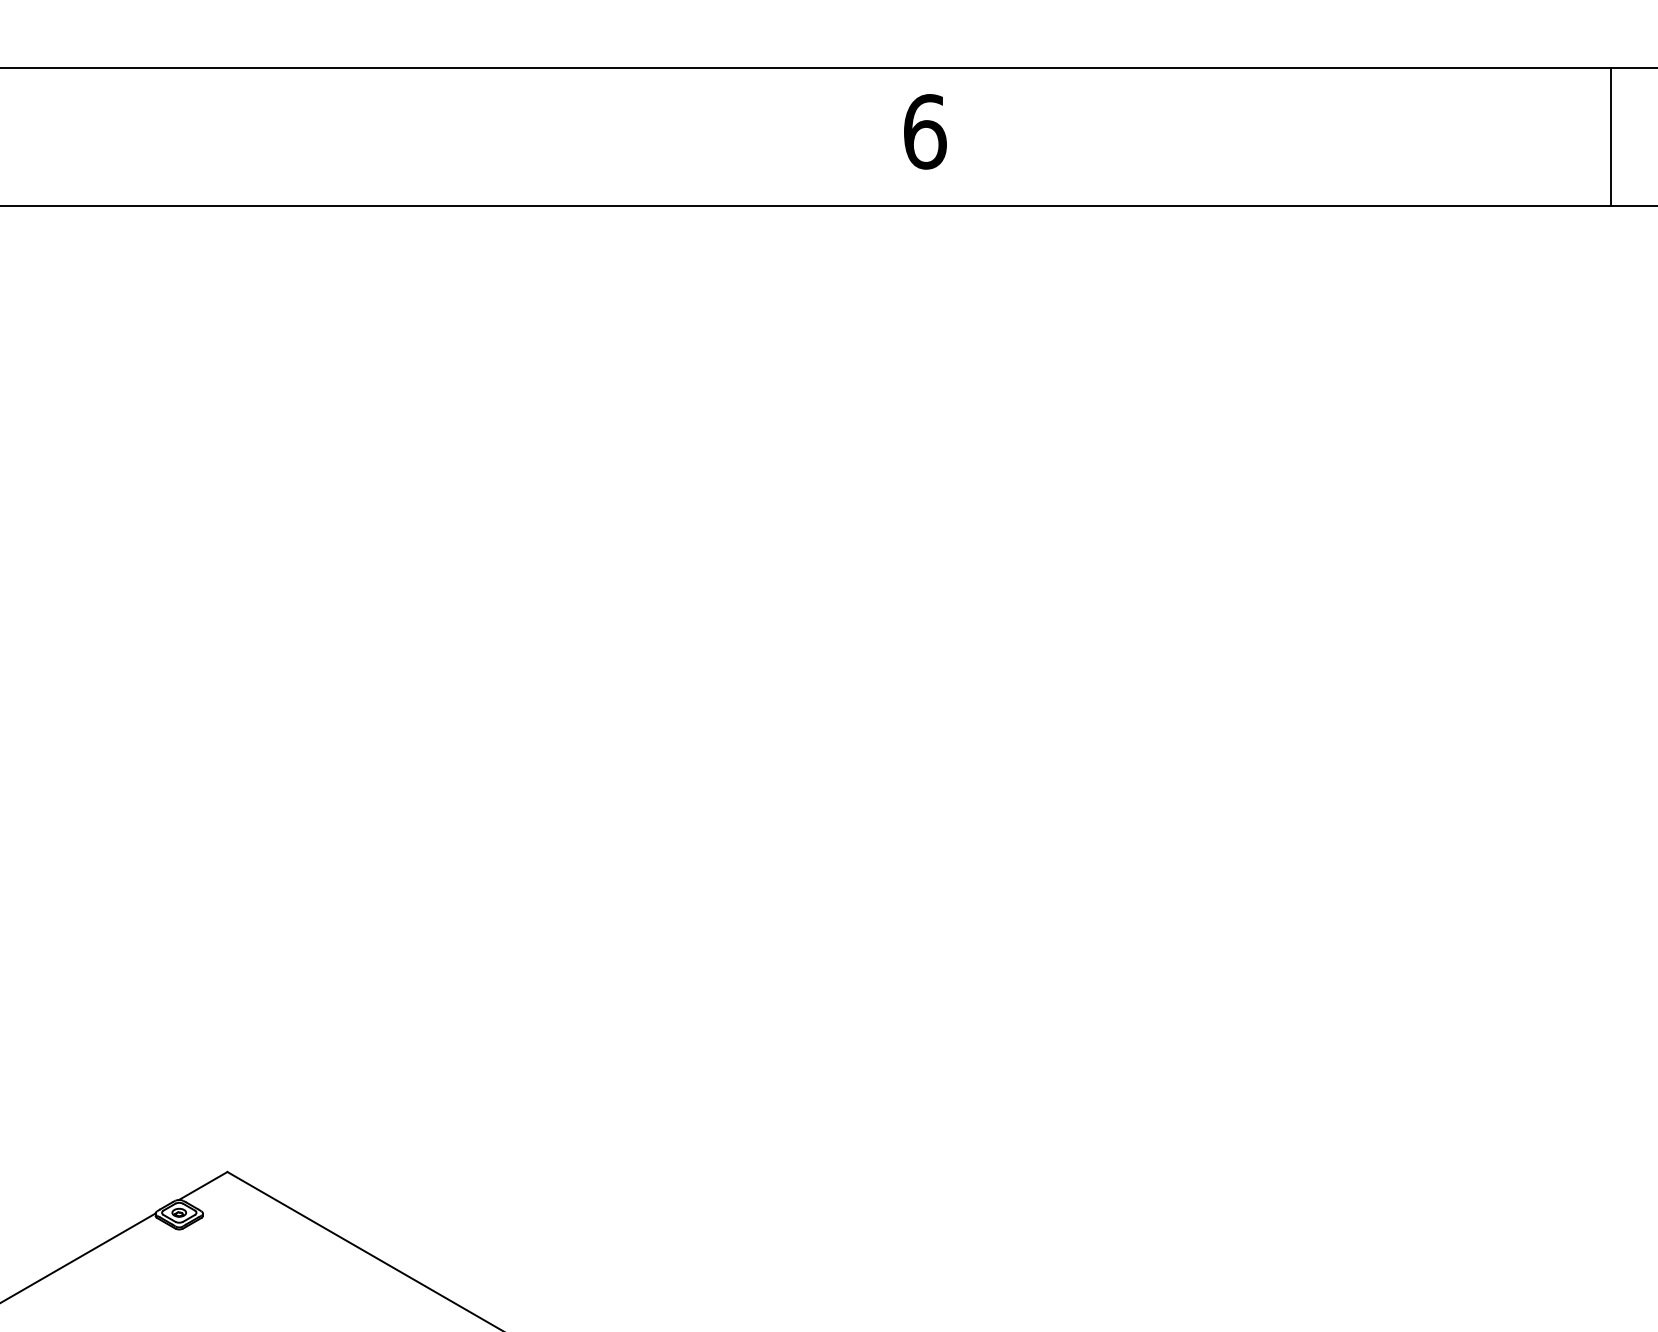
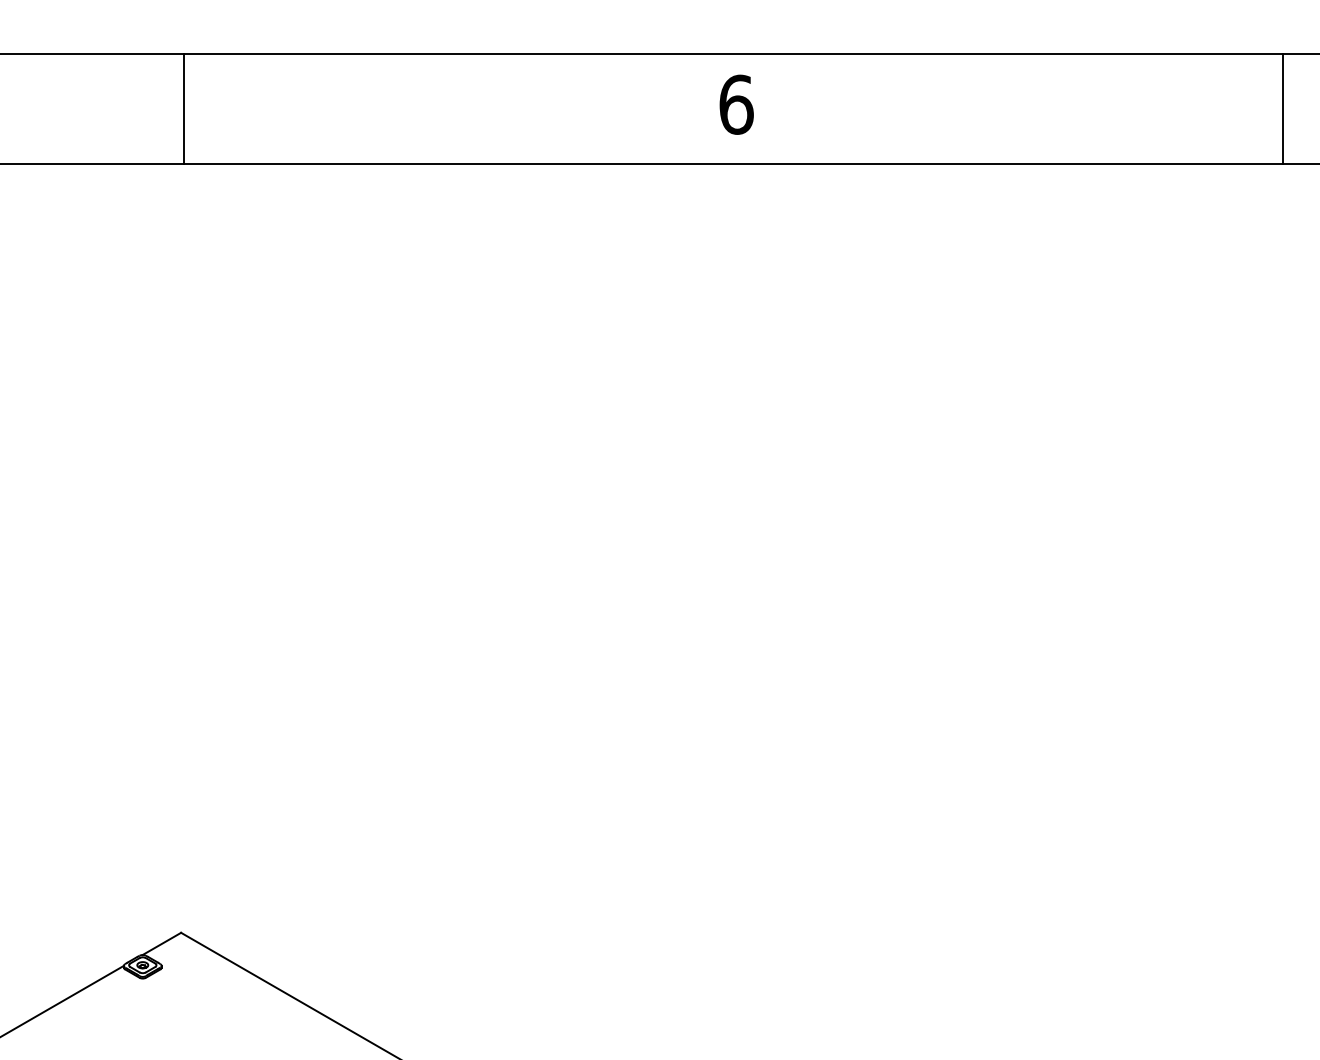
line: (230, 136) -> (183, 108), added

